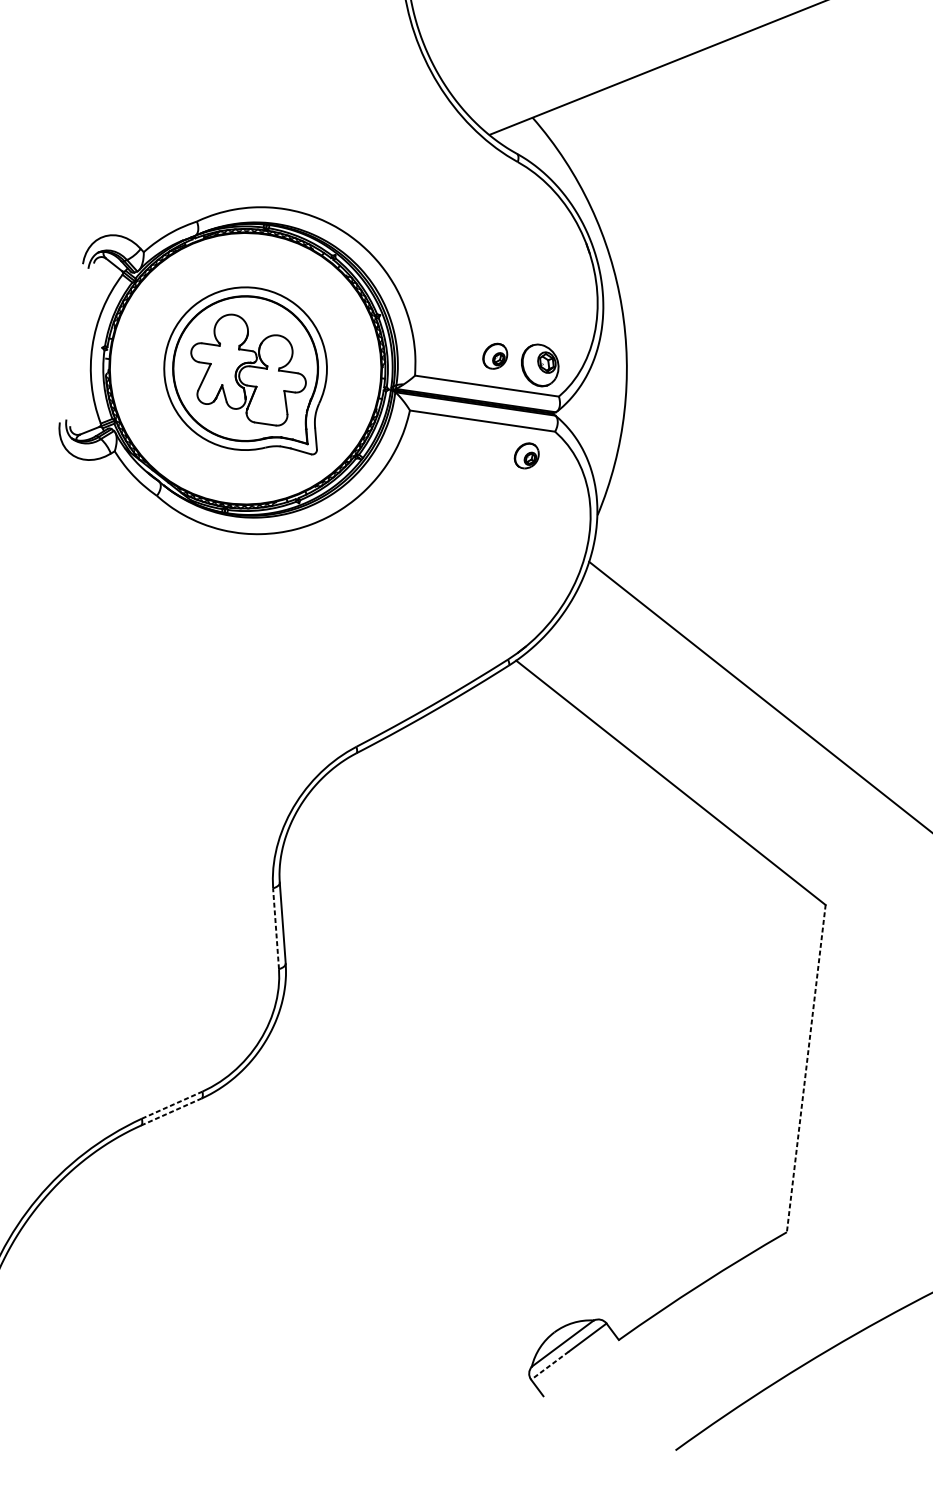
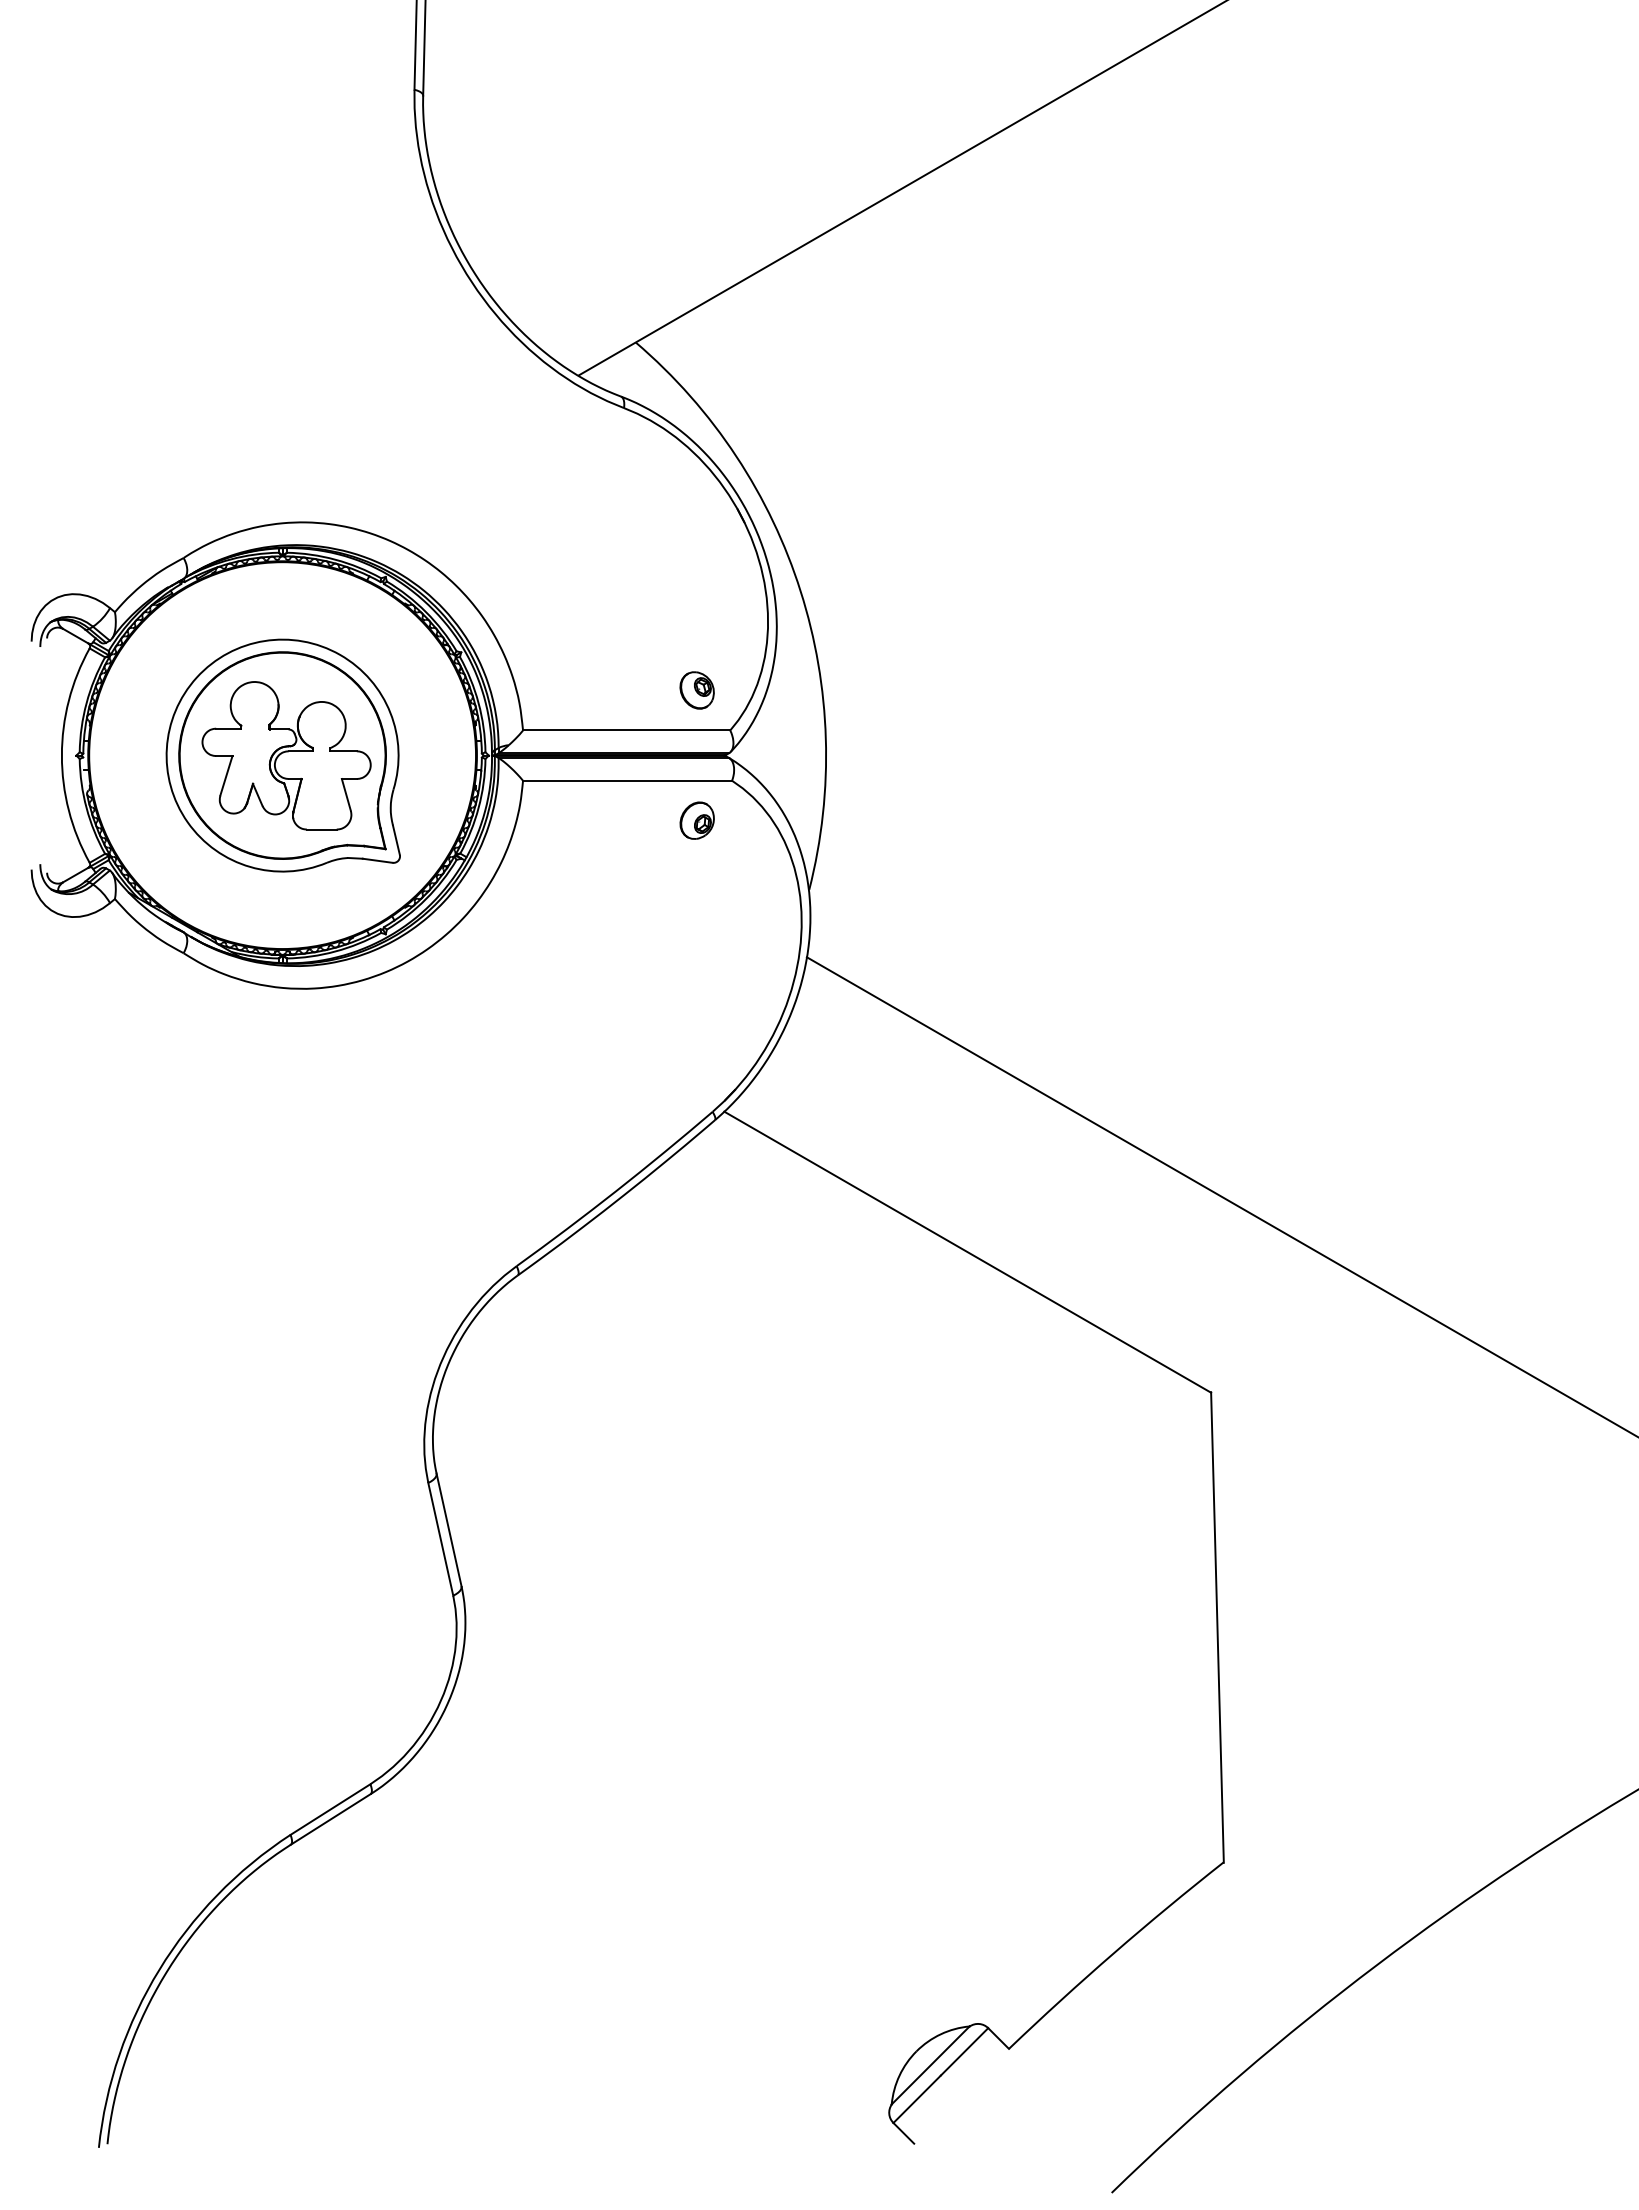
part: (494, 356) -> (631, 686), removed
part: (539, 365) -> (696, 690), size x0.62
line: (275, 928) -> (440, 1539), dashed -> solid
line: (806, 1069) -> (1217, 1628), dashed -> solid
line: (172, 1105) -> (330, 1809), dashed -> solid
line: (171, 1112) -> (331, 1819), dashed -> solid
line: (550, 1365) -> (917, 2099), dashed -> solid

